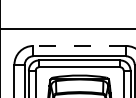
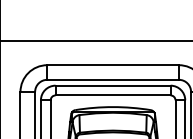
line: (79, 45) -> (112, 64), dashed -> solid

